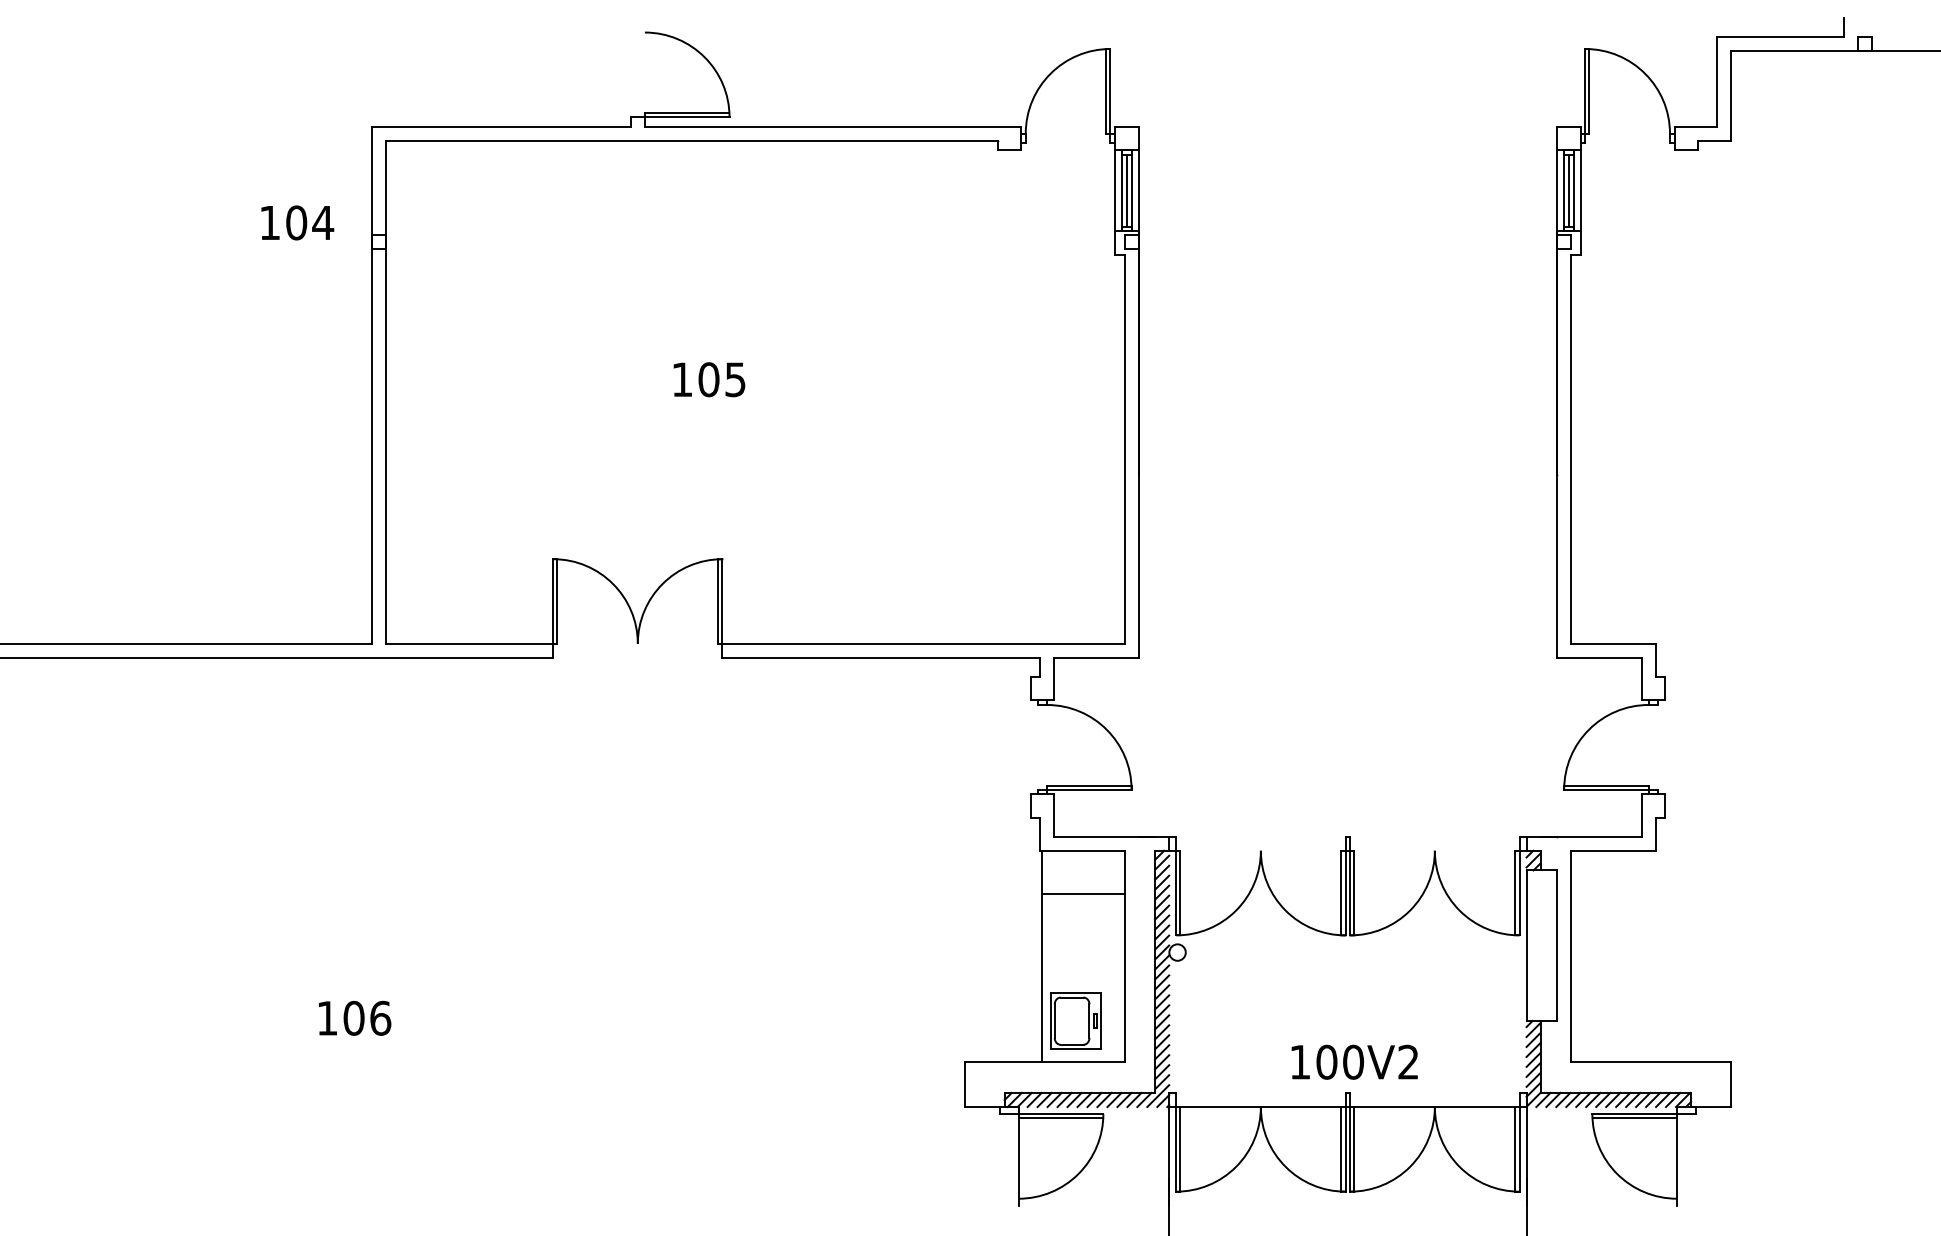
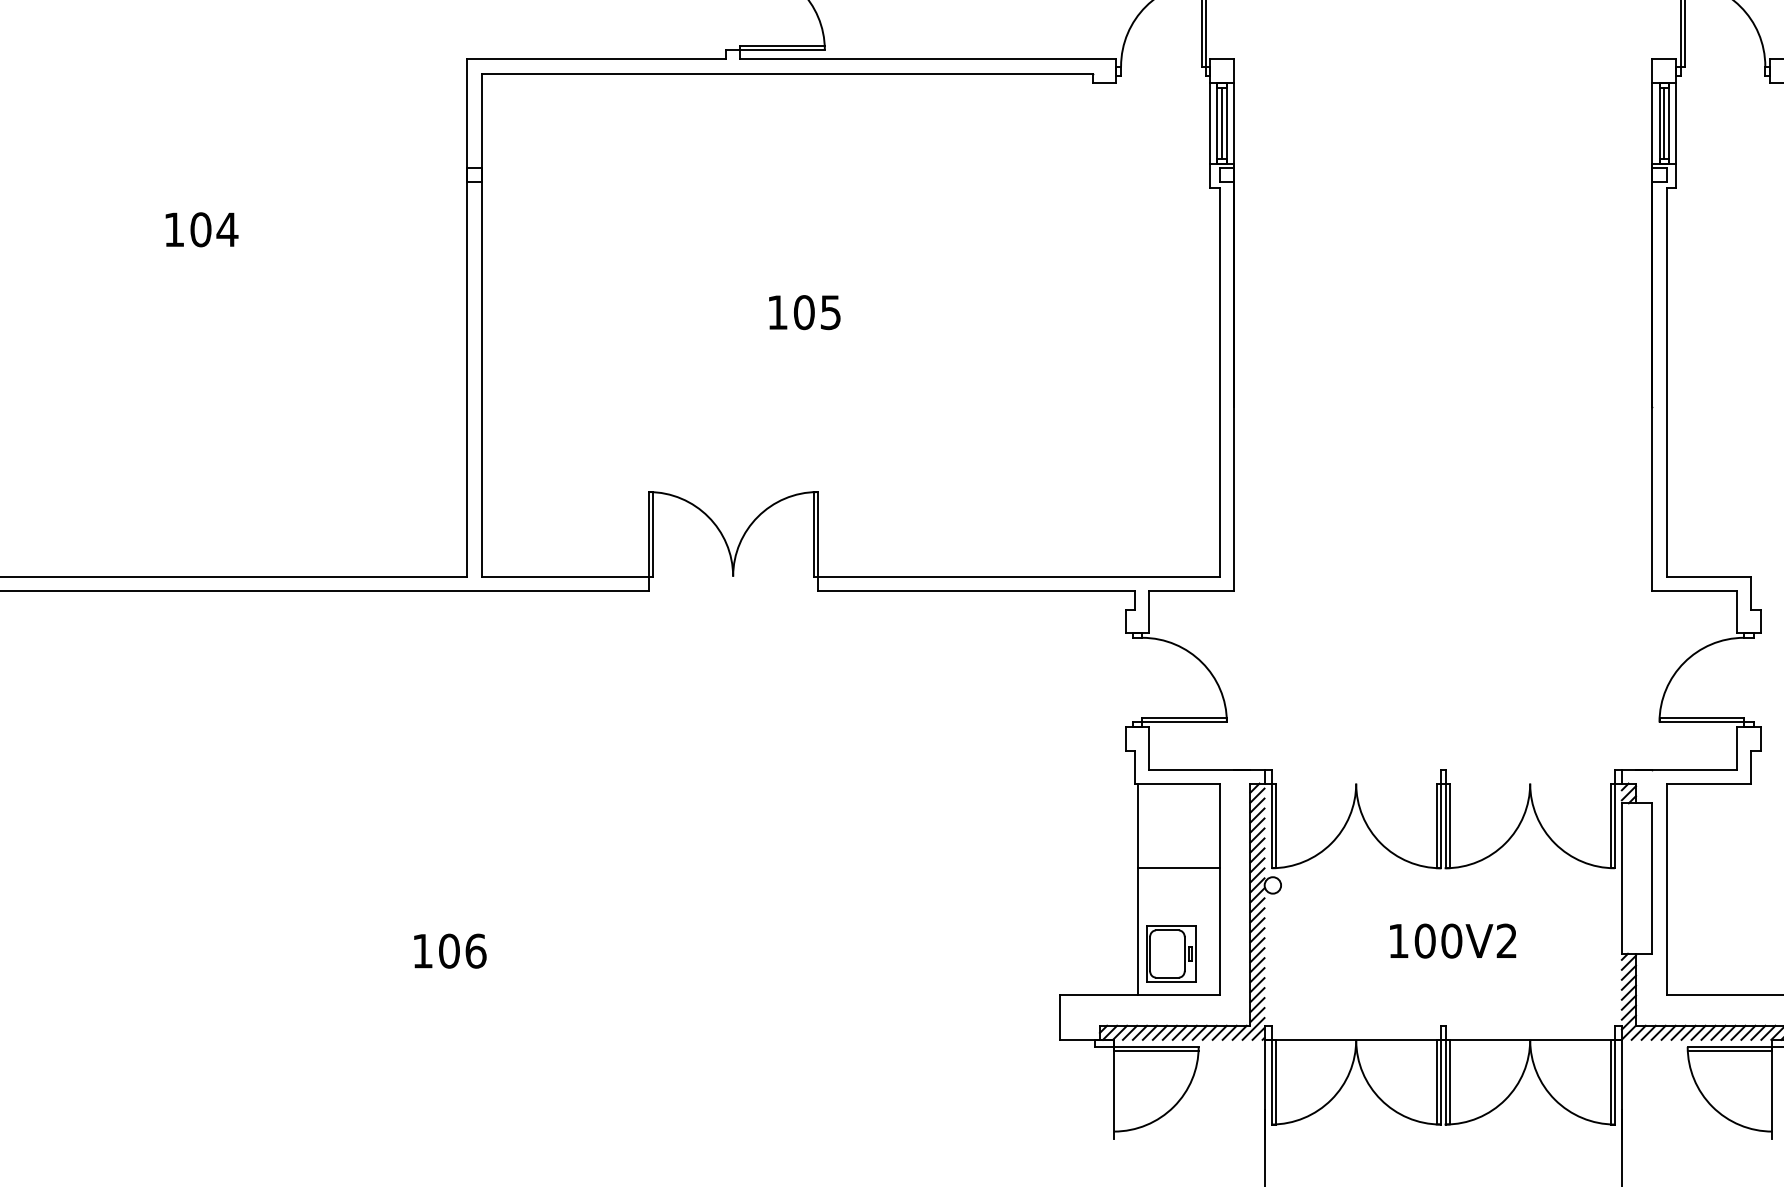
text: (297, 222) -> (201, 229), moved
line: (1083, 894) -> (1178, 868), moved
text: (1354, 1061) -> (1452, 940), moved

